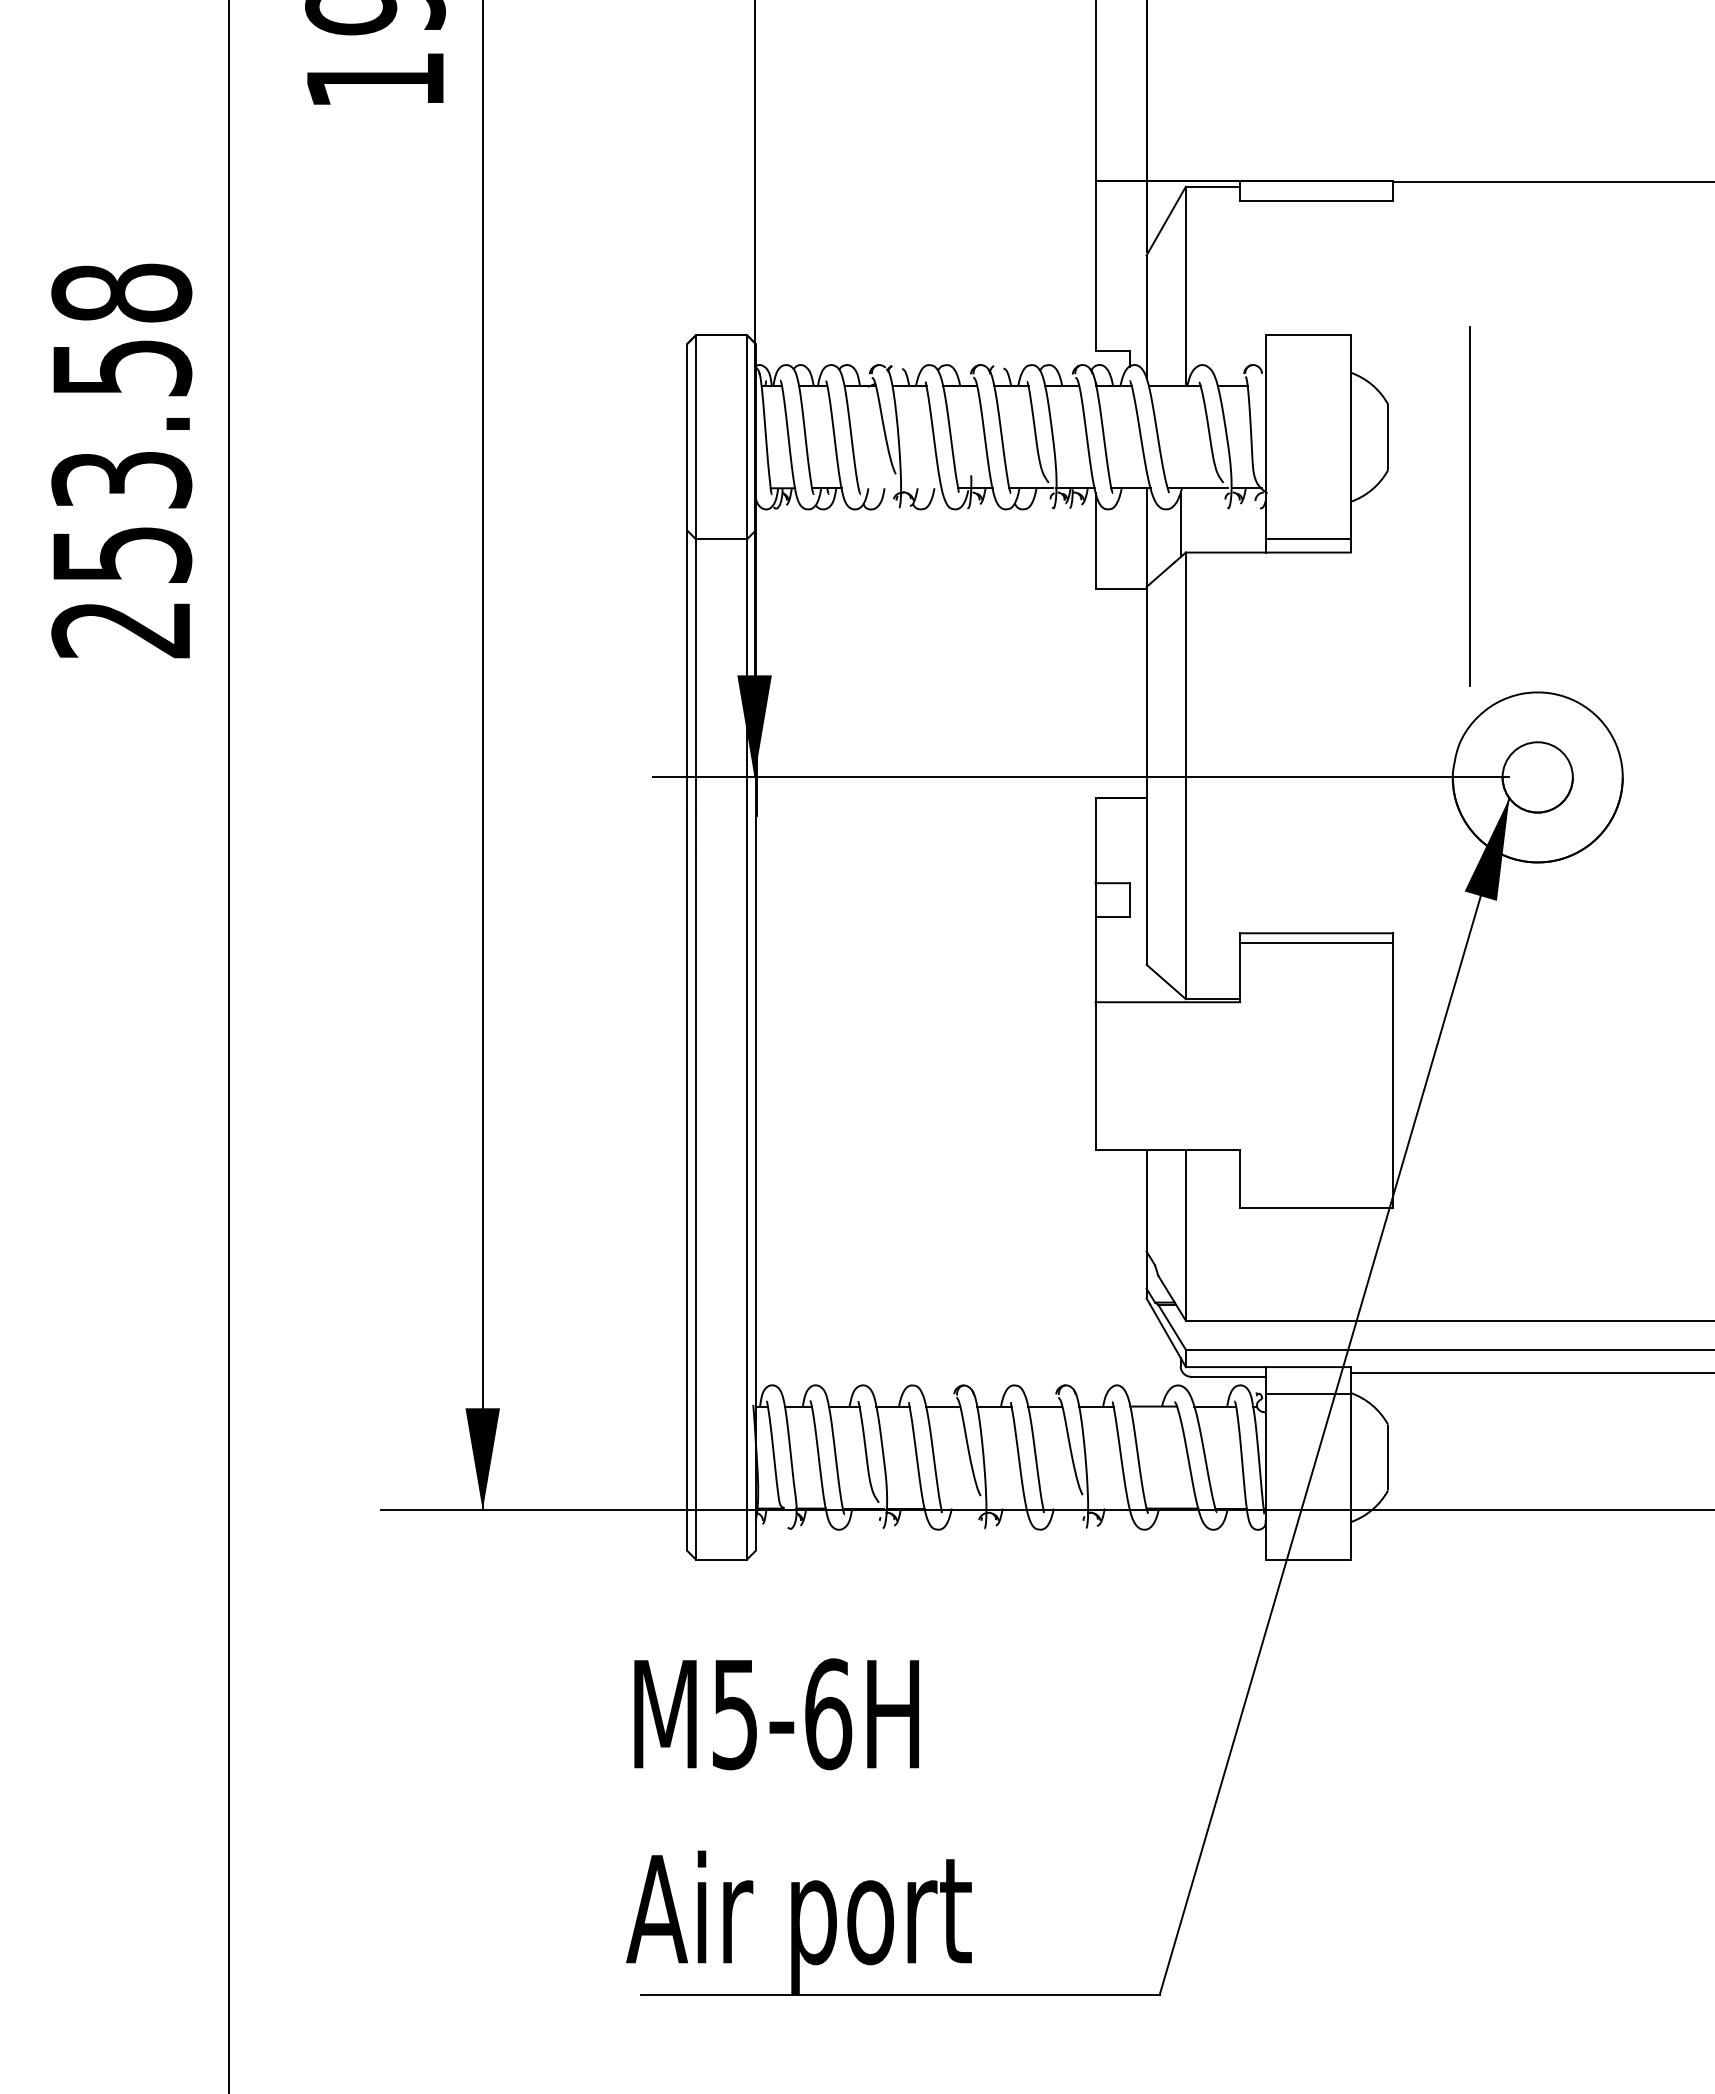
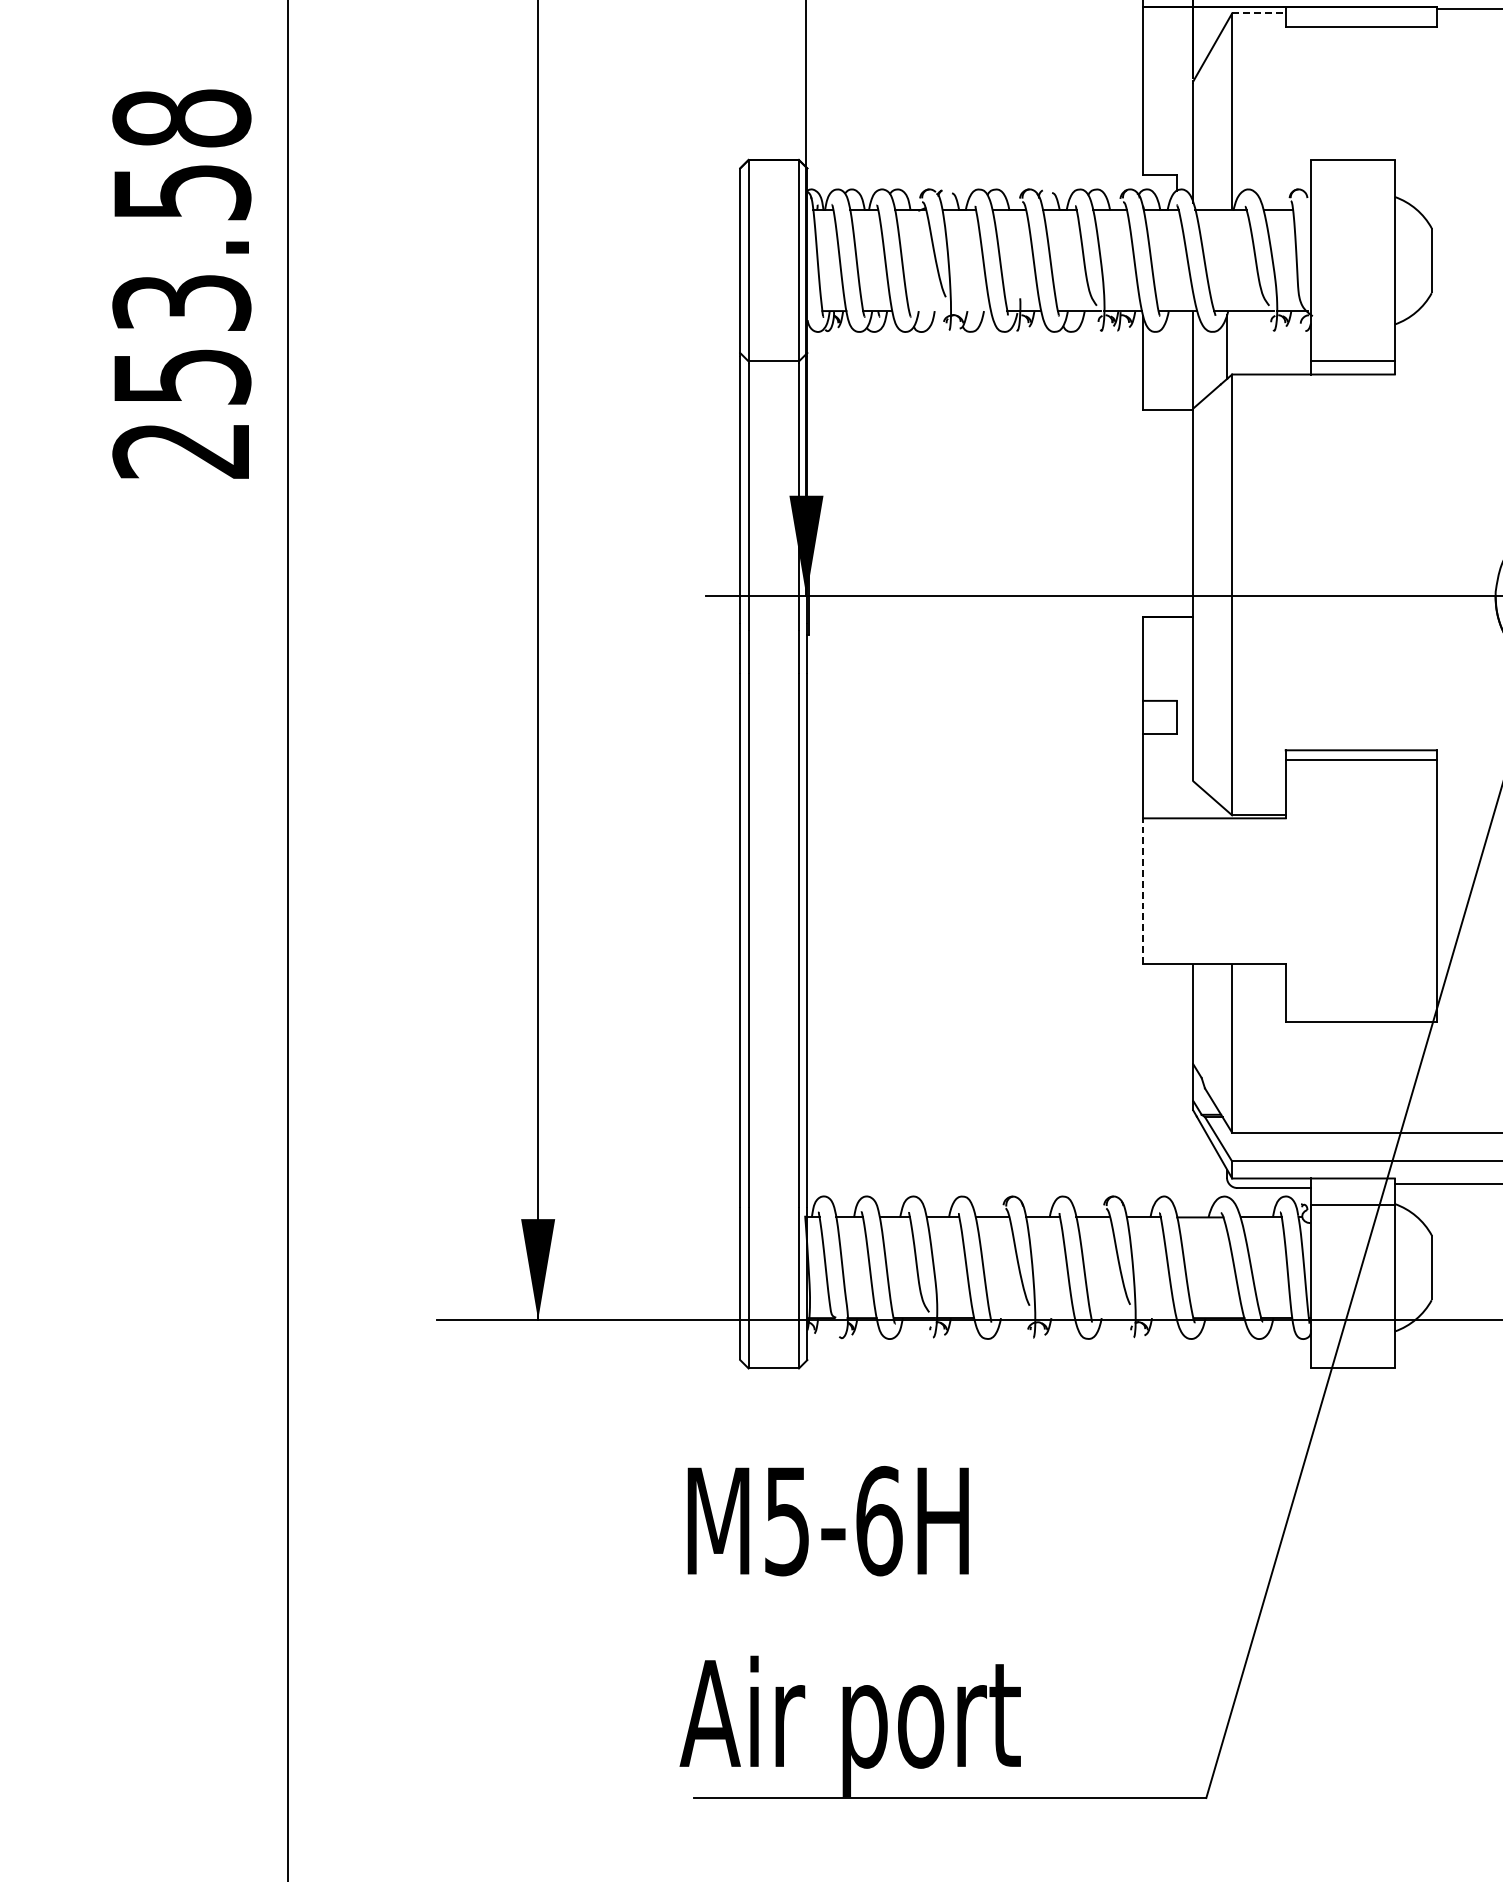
line: (1213, 186) -> (1259, 13), solid -> dashed
line: (1095, 1075) -> (1142, 890), solid -> dashed

